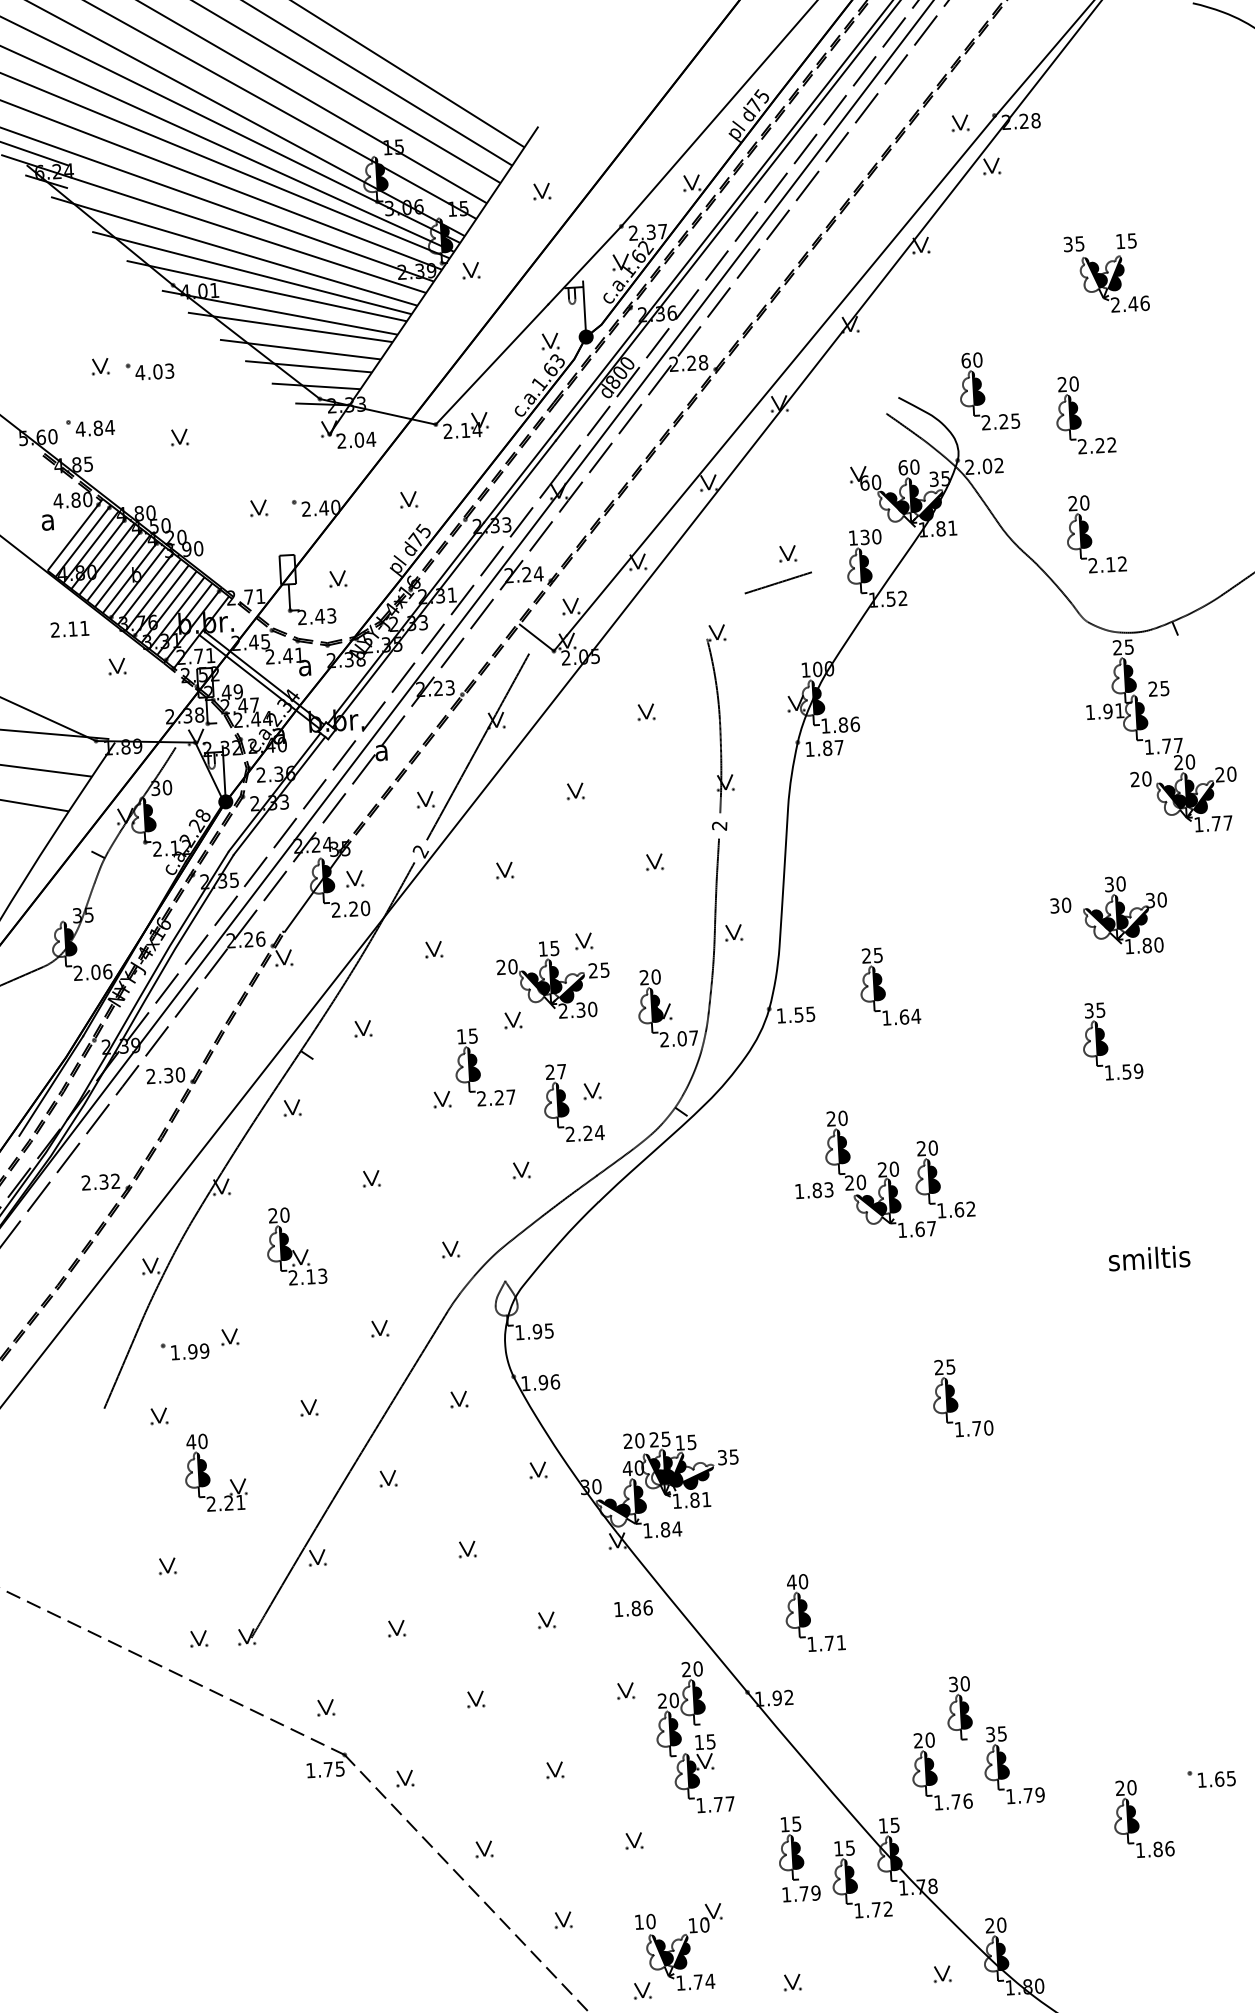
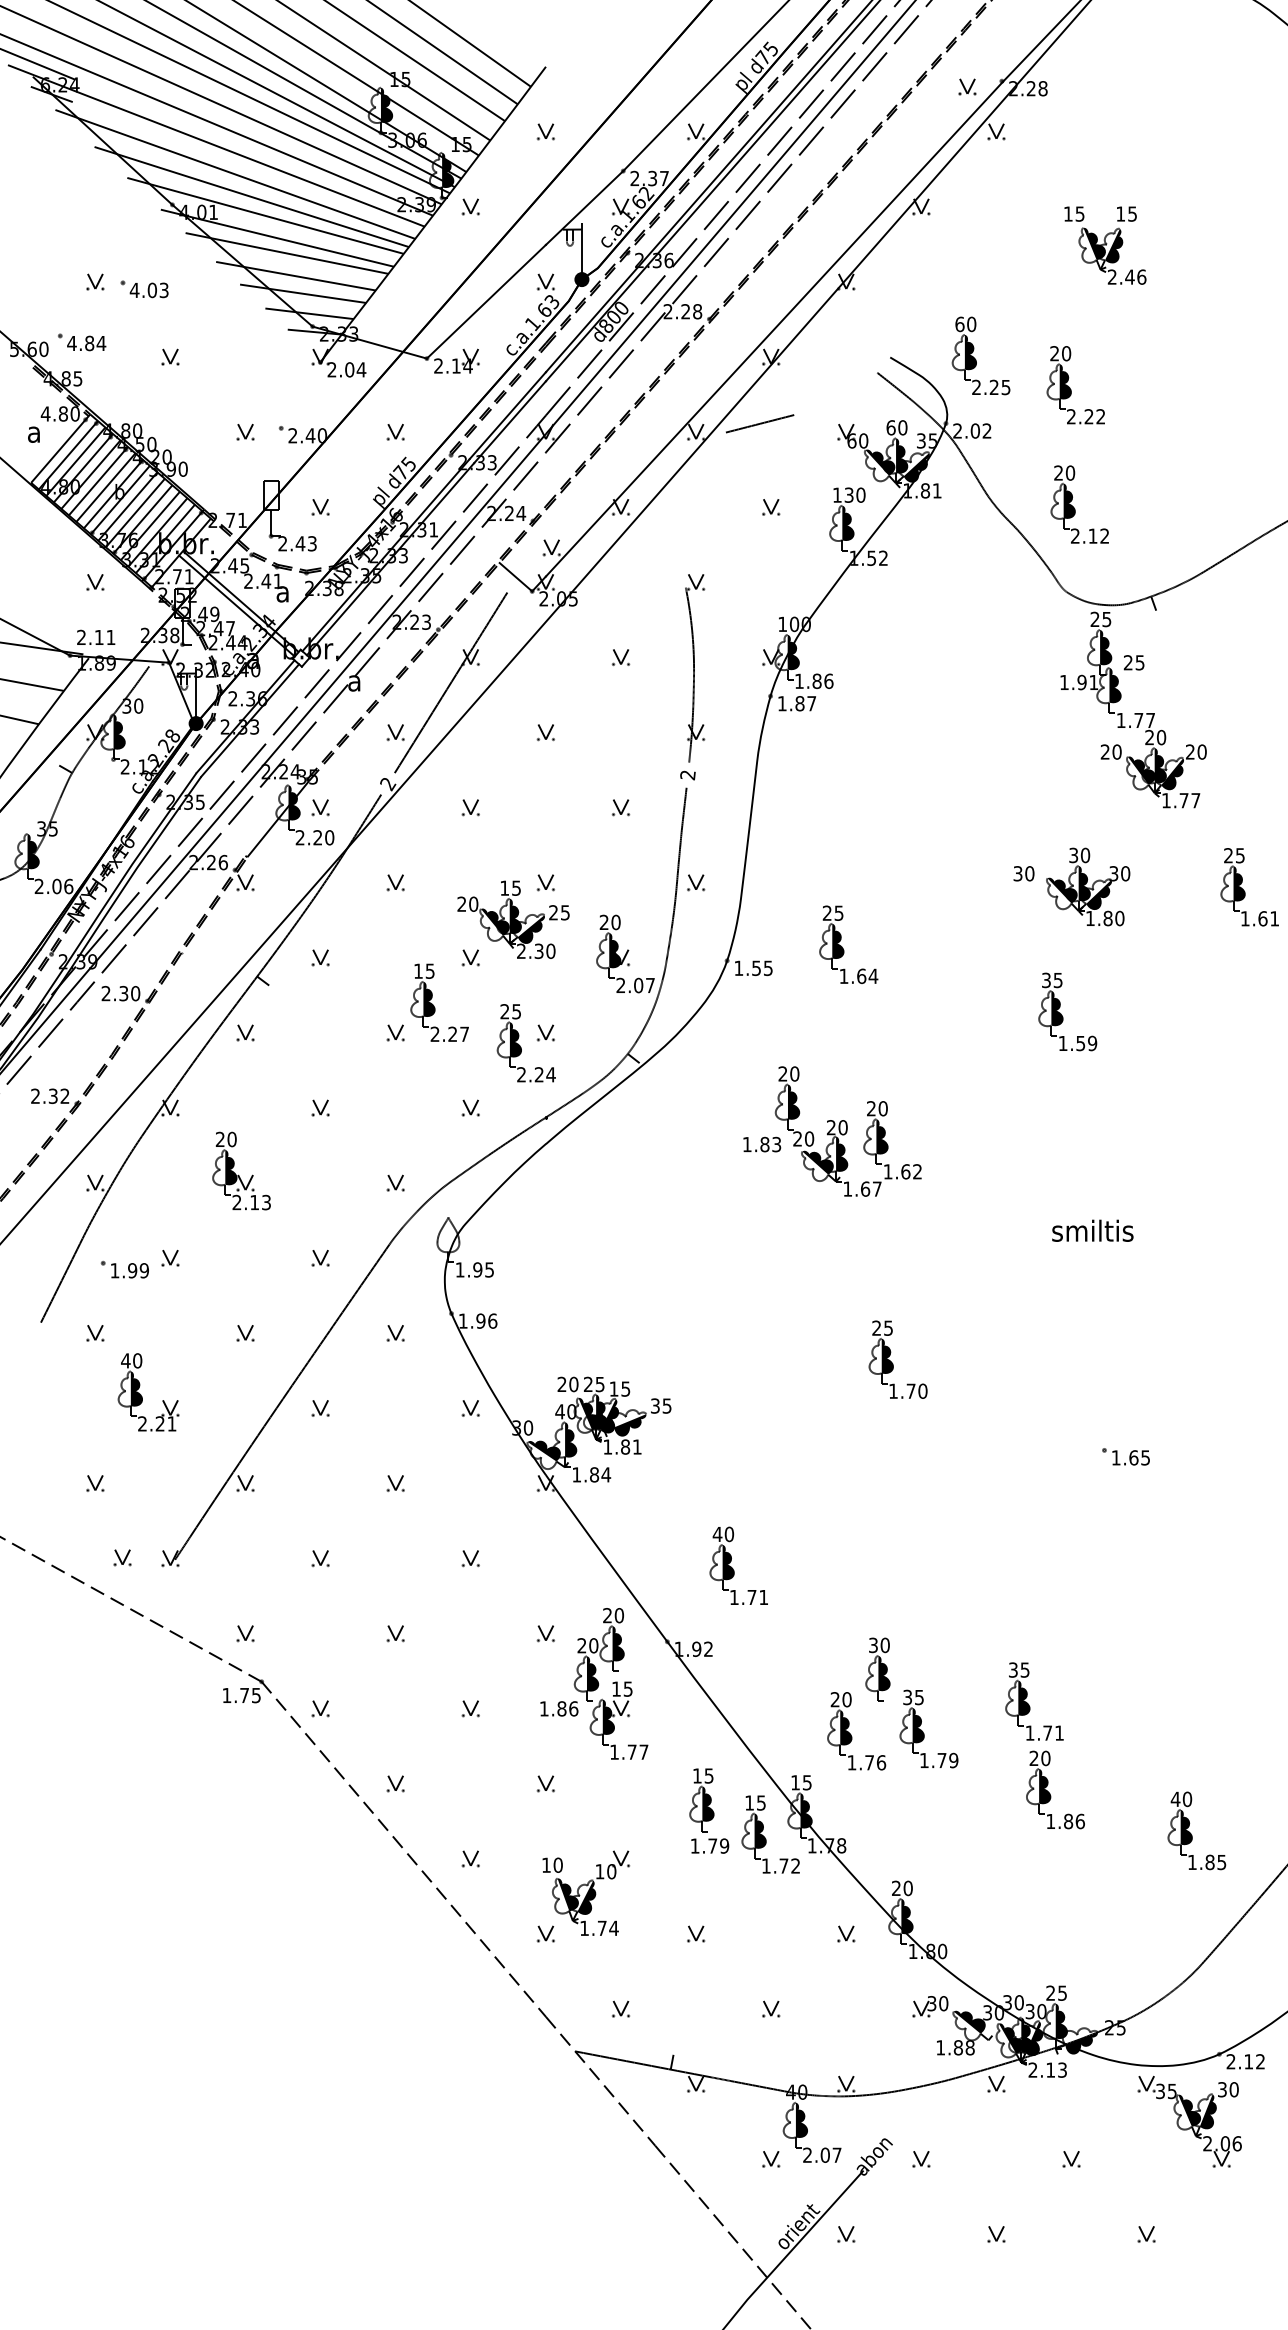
text: (1067, 243) -> (1067, 213), 35 -> 15
line: (778, 582) -> (760, 423), moved
text: (70, 628) -> (96, 636), moved
text: (561, 1071) -> (516, 1011), 27 -> 25
text: (633, 1608) -> (559, 1708), moved
part: (1117, 1731) -> (1034, 1701), added
part: (1211, 1778) -> (1125, 1456), moved

